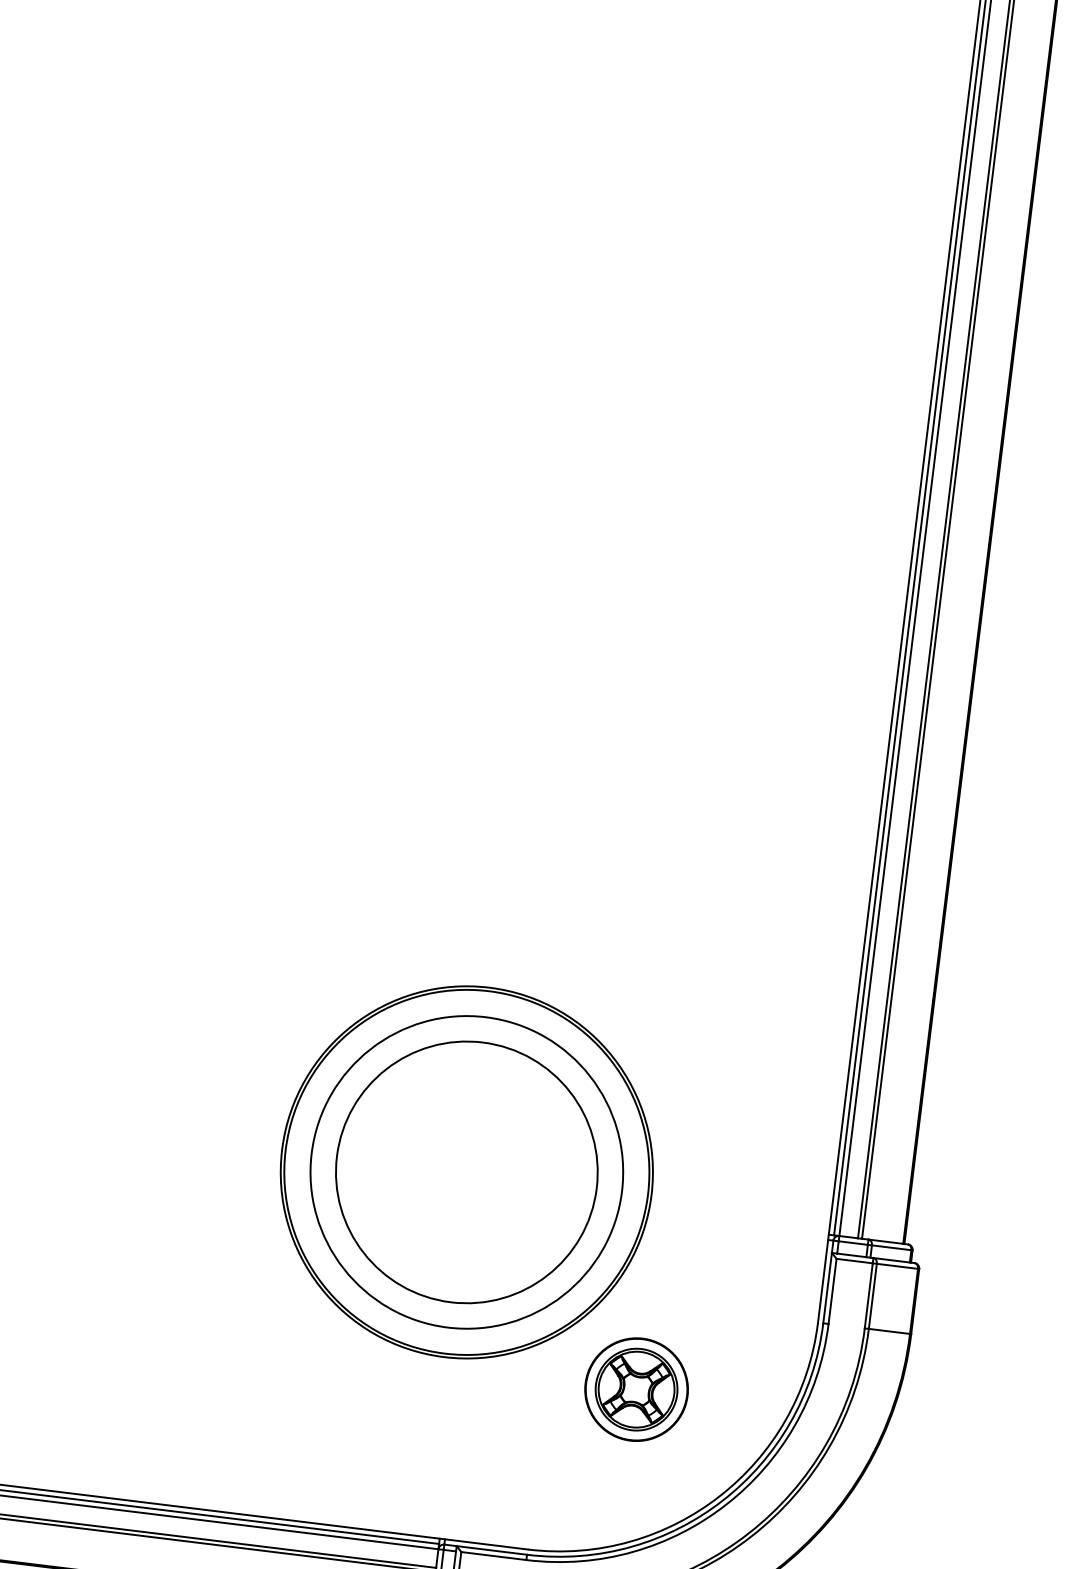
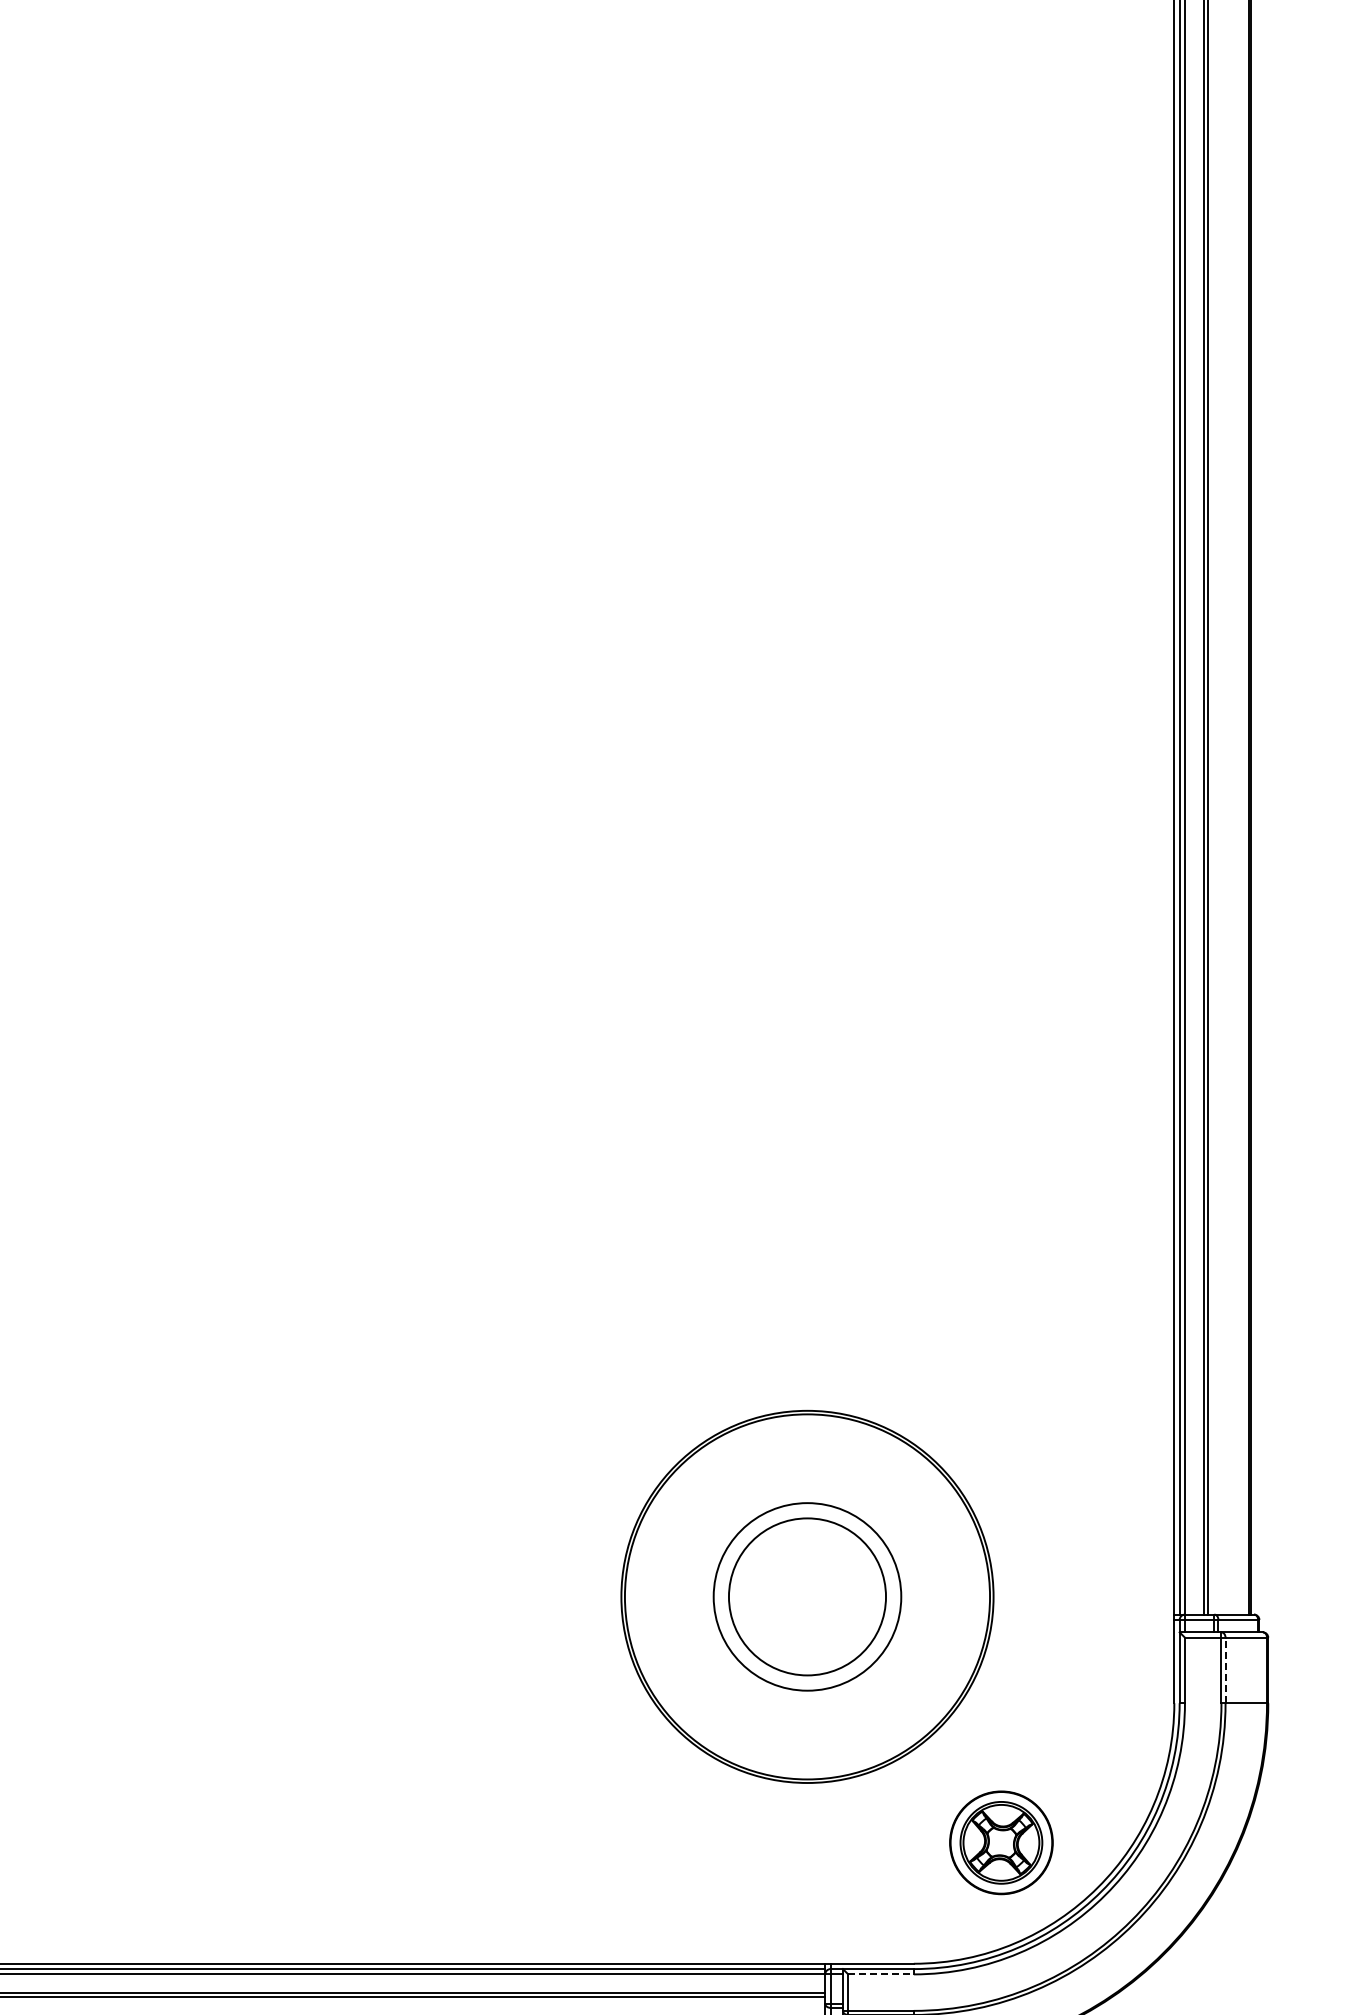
circle: (466, 1172) -> (807, 1596), size x0.6
circle: (466, 1172) -> (807, 1596), size x0.6
line: (872, 1296) -> (1225, 1670), solid -> dashed
part: (636, 1389) -> (1001, 1842), moved
line: (494, 1556) -> (881, 1974), solid -> dashed

